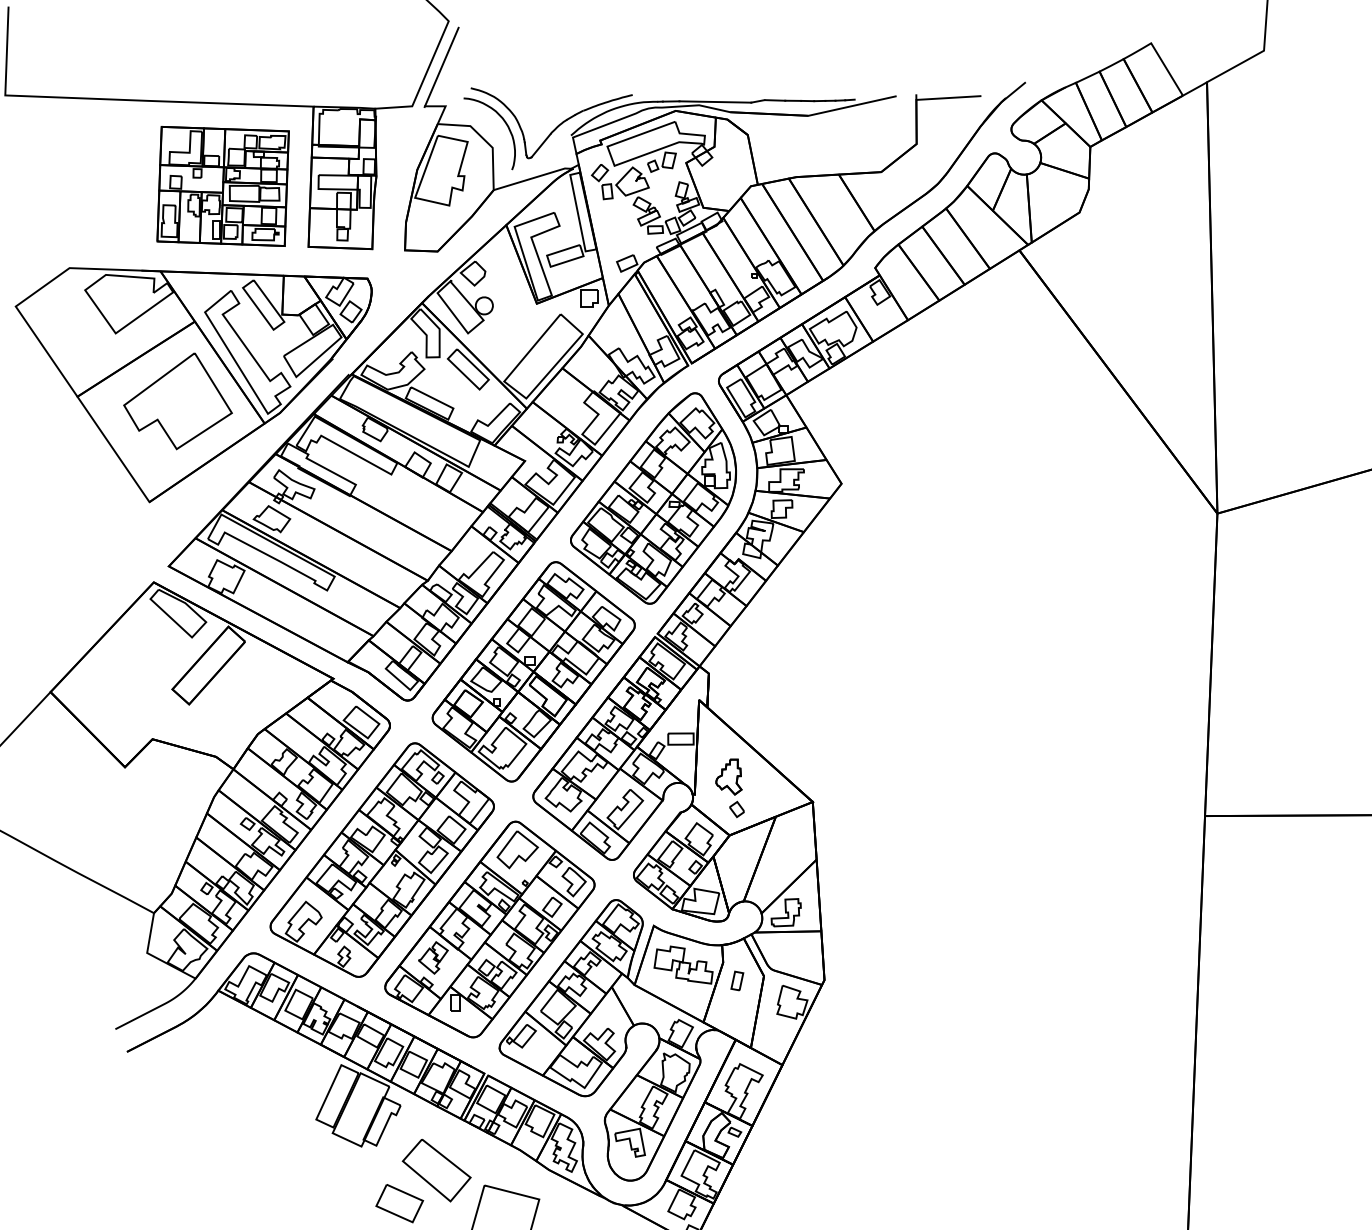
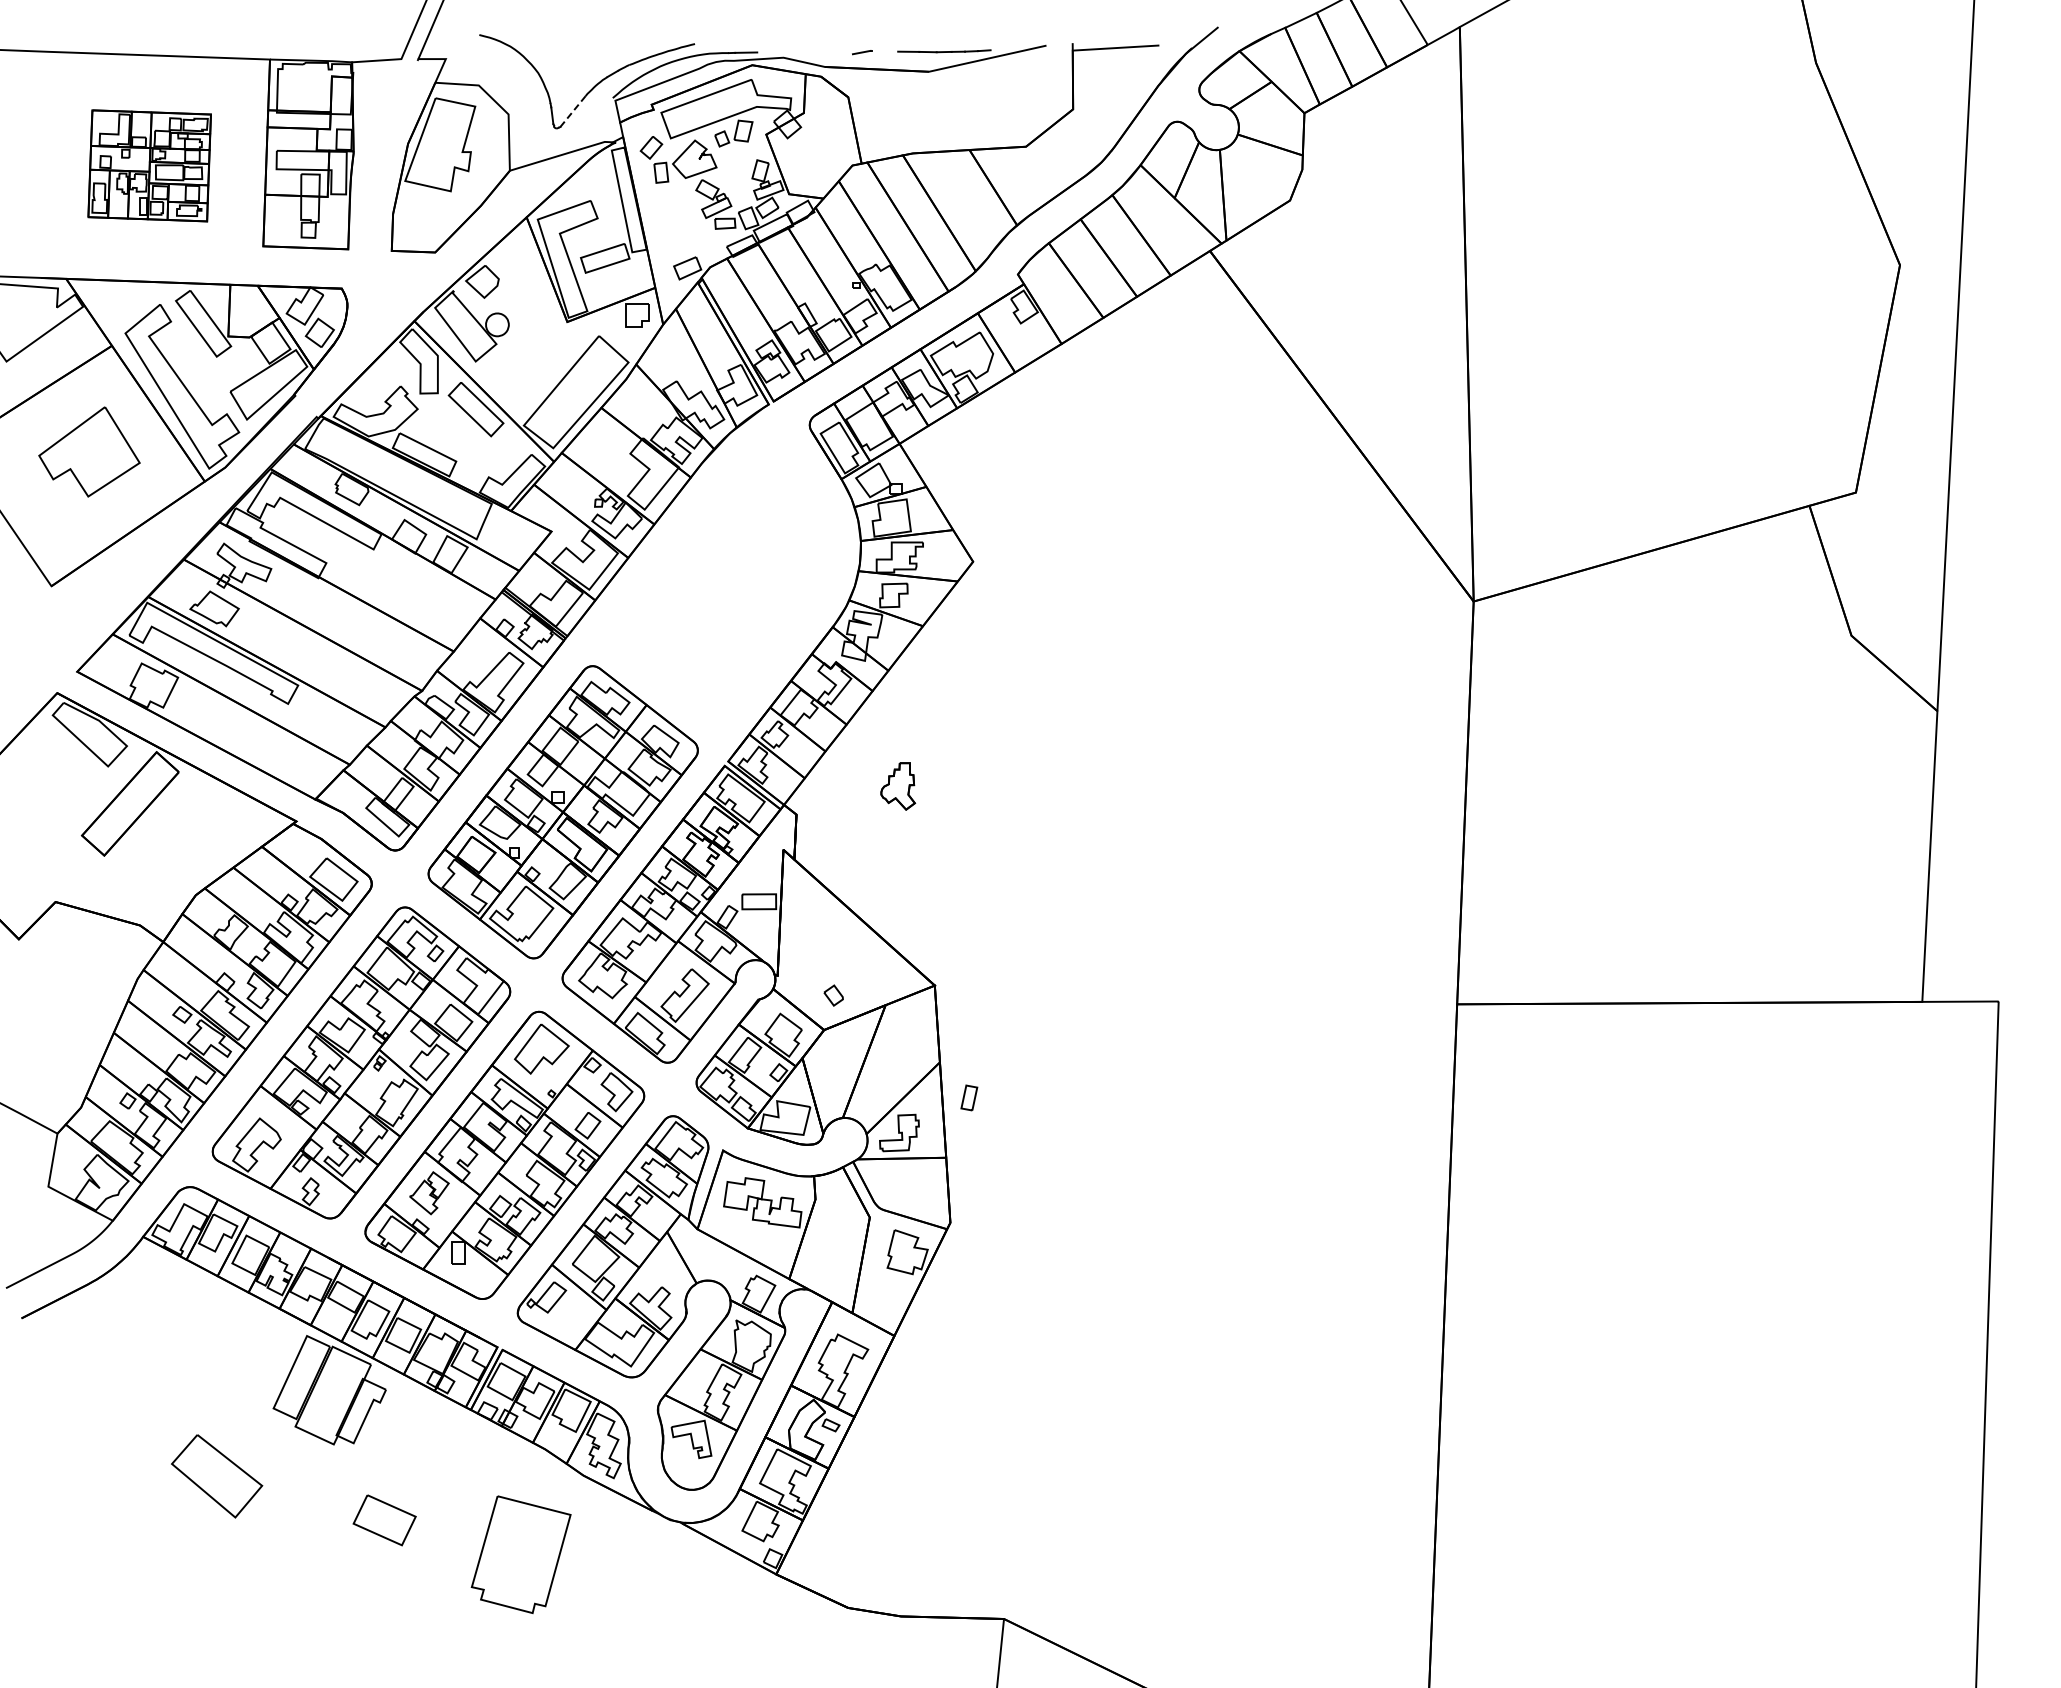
line: (775, 99) -> (884, 50), removed
line: (714, 102) -> (804, 53), removed
curve: (505, 123) -> (525, 82), removed
line: (540, 145) -> (572, 111), solid -> dashed
part: (223, 186) -> (149, 165), size x0.7
part: (178, 400) -> (89, 451), size x0.7
part: (653, 498) -> (722, 581), removed
part: (729, 777) -> (898, 786), moved
part: (737, 980) -> (969, 1097), moved
part: (437, 1170) -> (217, 1476), moved

